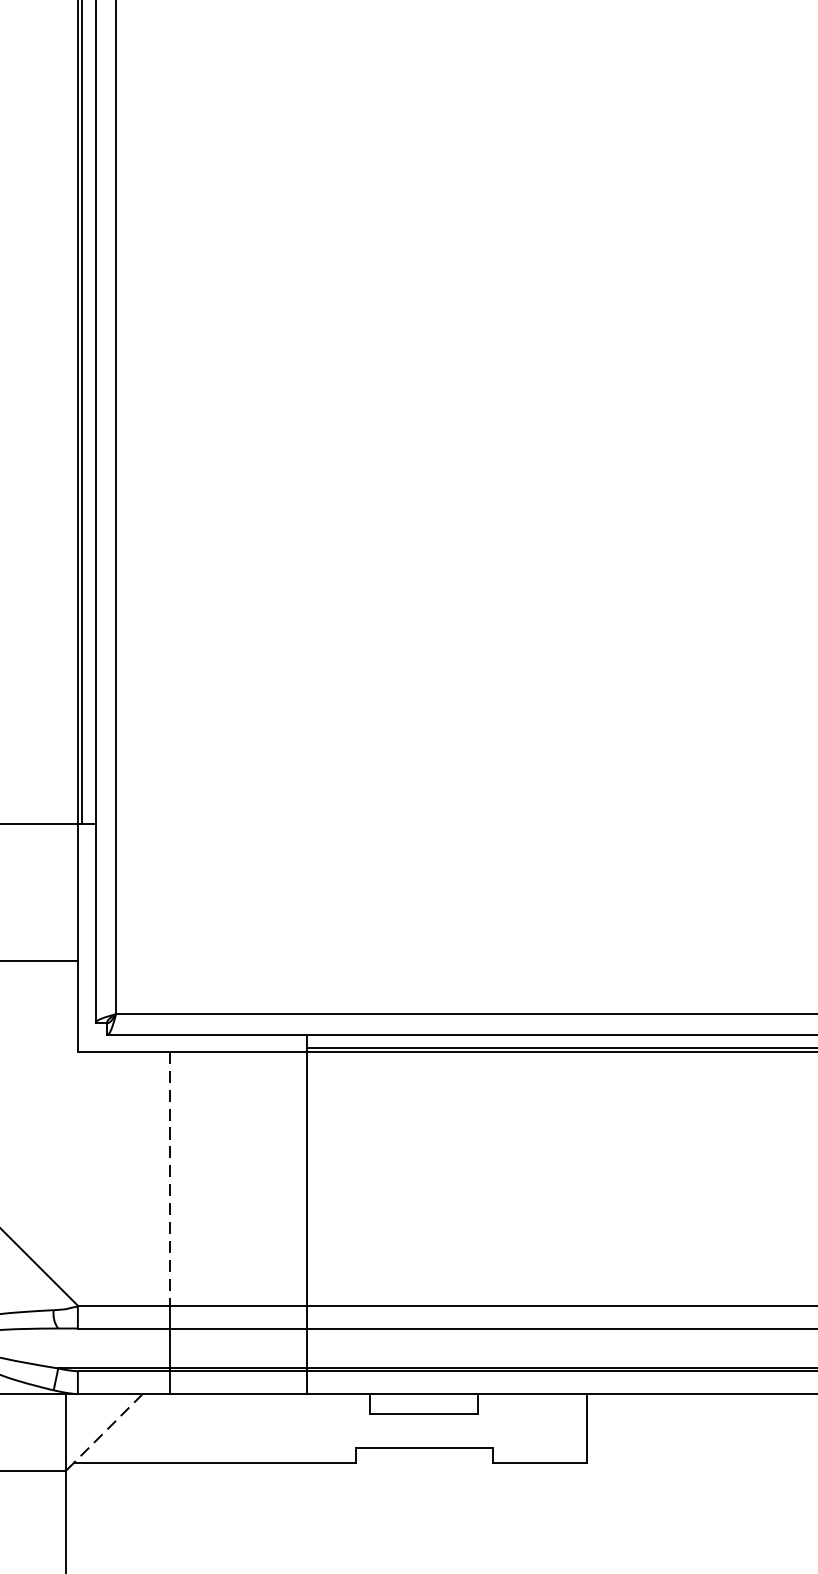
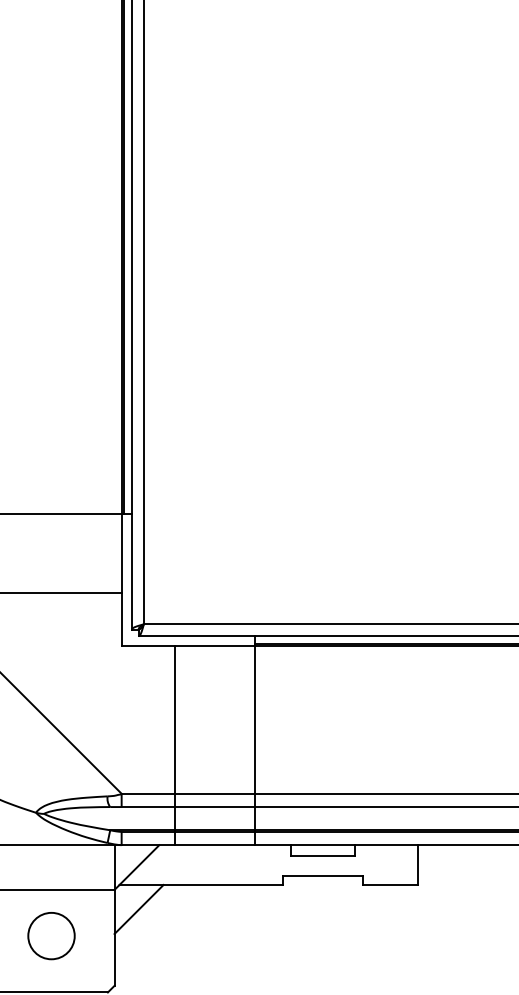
line: (170, 1177) -> (175, 719), dashed -> solid
line: (108, 1429) -> (139, 865), dashed -> solid
line: (106, 1504) -> (138, 909), added

